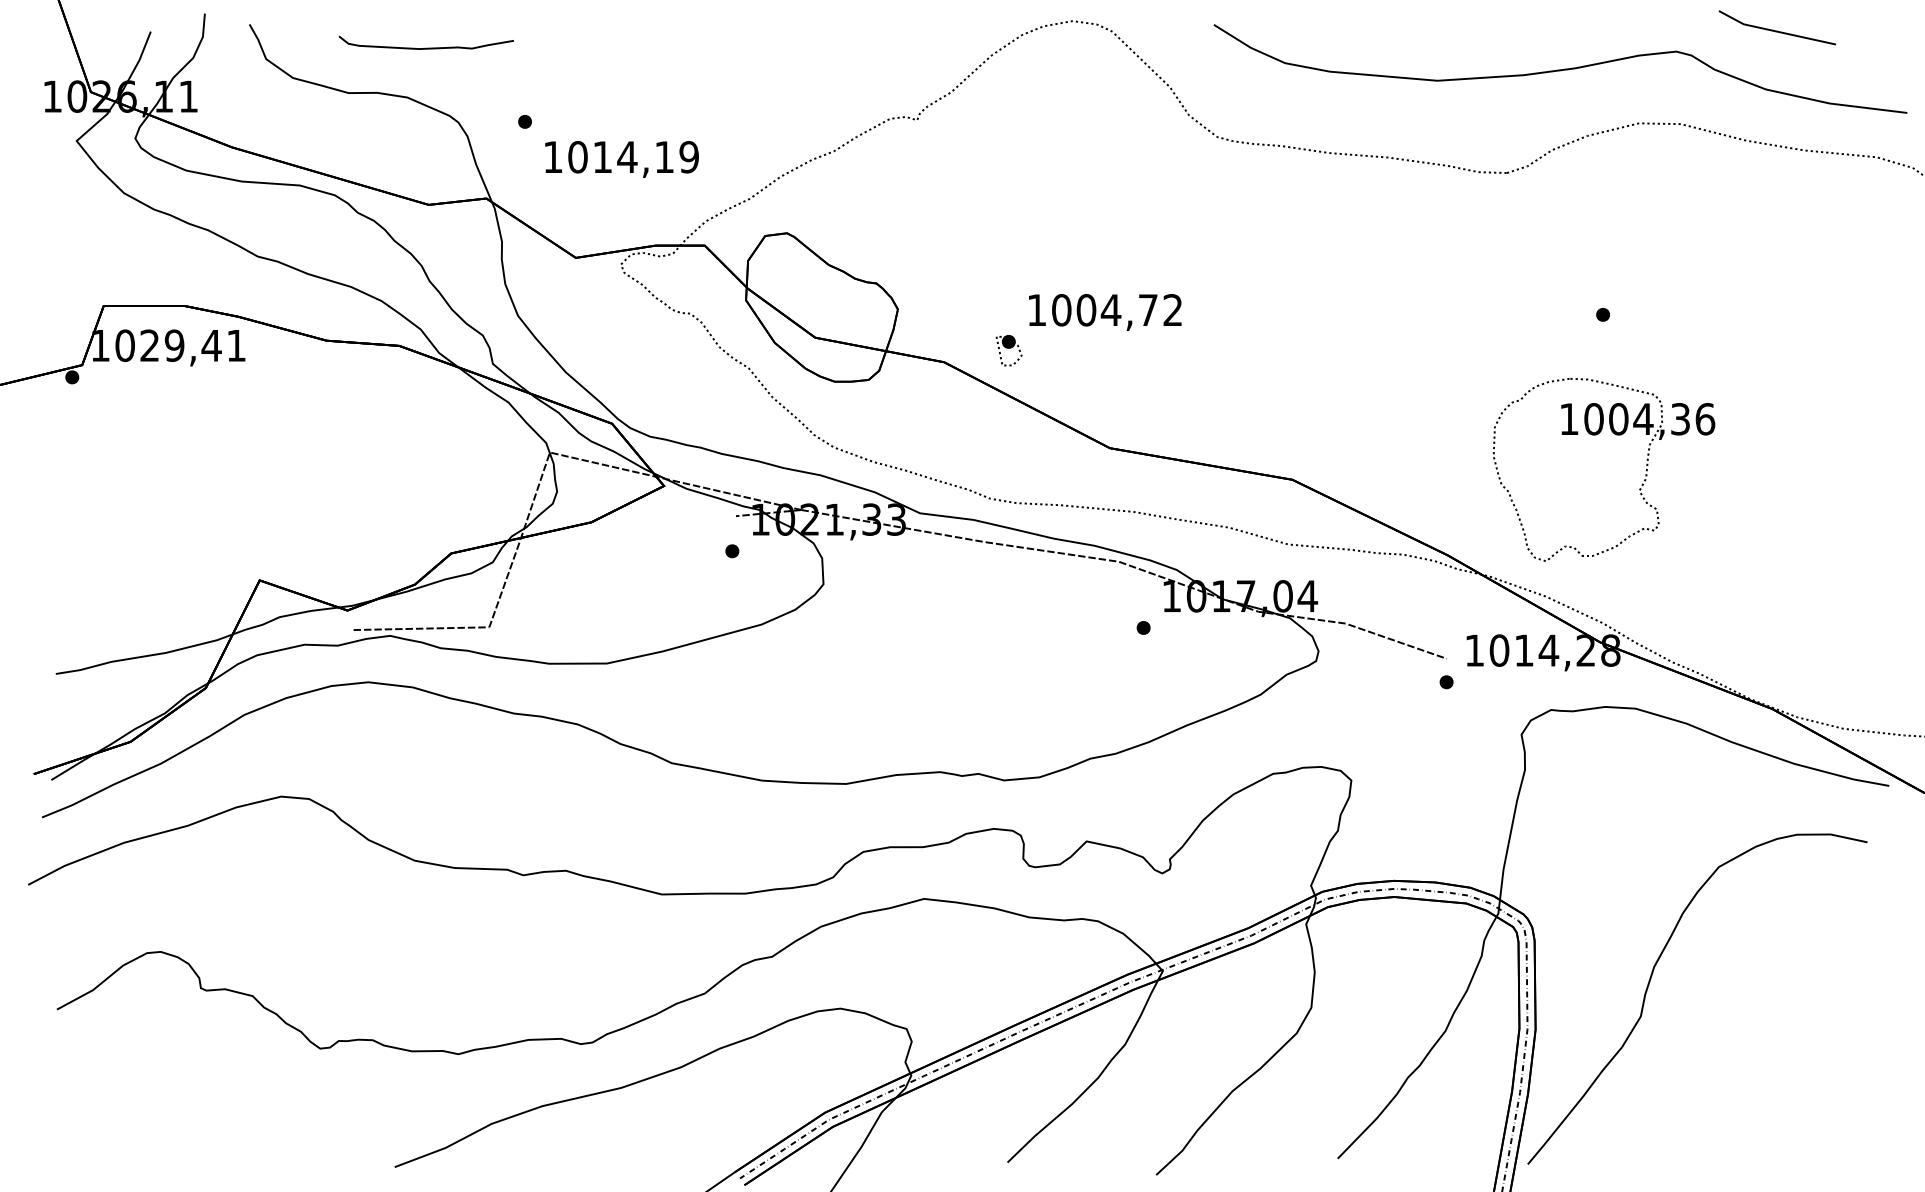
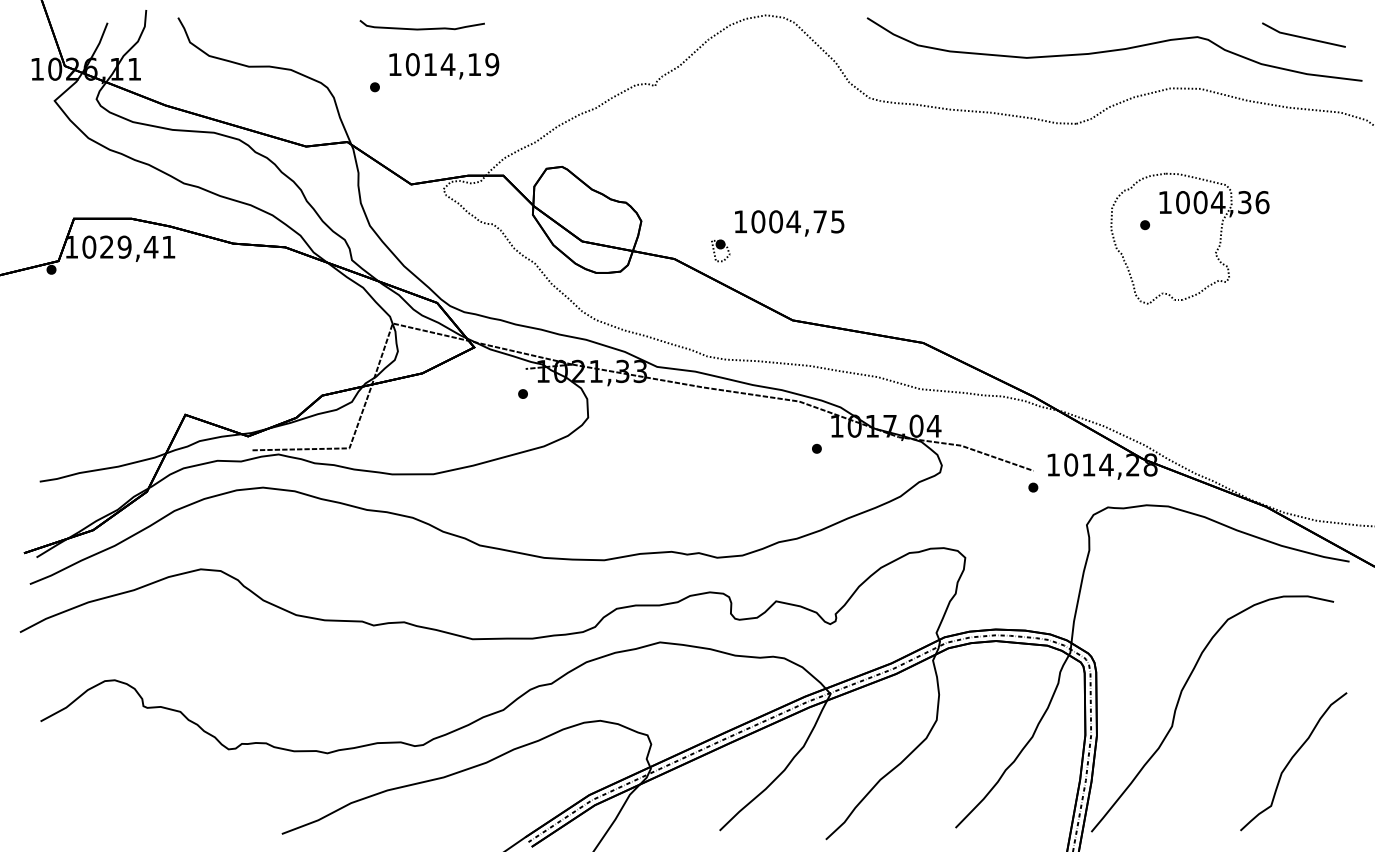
line: (1776, 30) -> (1303, 37), moved
curve: (425, 47) -> (421, 28), moved
text: (621, 159) -> (443, 66), moved
text: (1172, 310) -> (837, 222), 1004,72 -> 1004,75
part: (1596, 435) -> (1184, 214), moved
curve: (1807, 1064) -> (1291, 760), added

